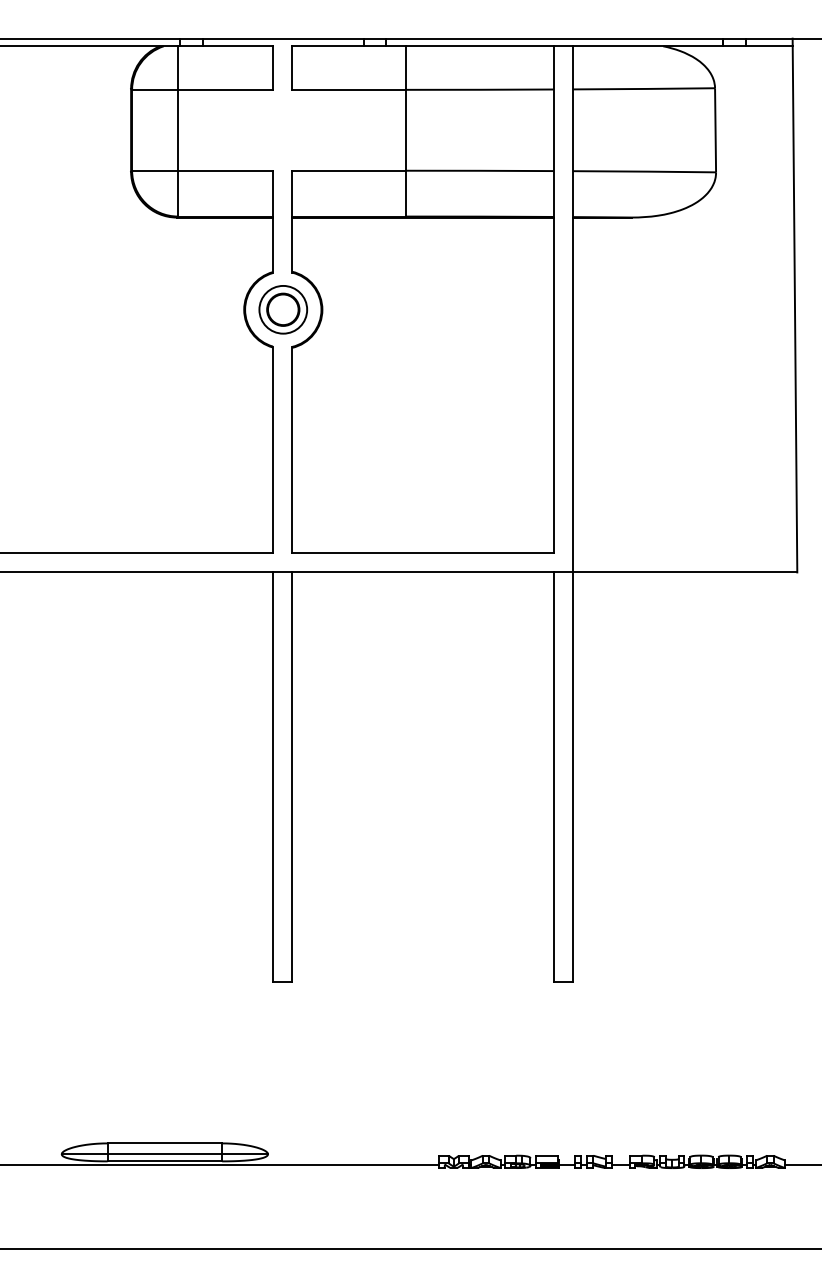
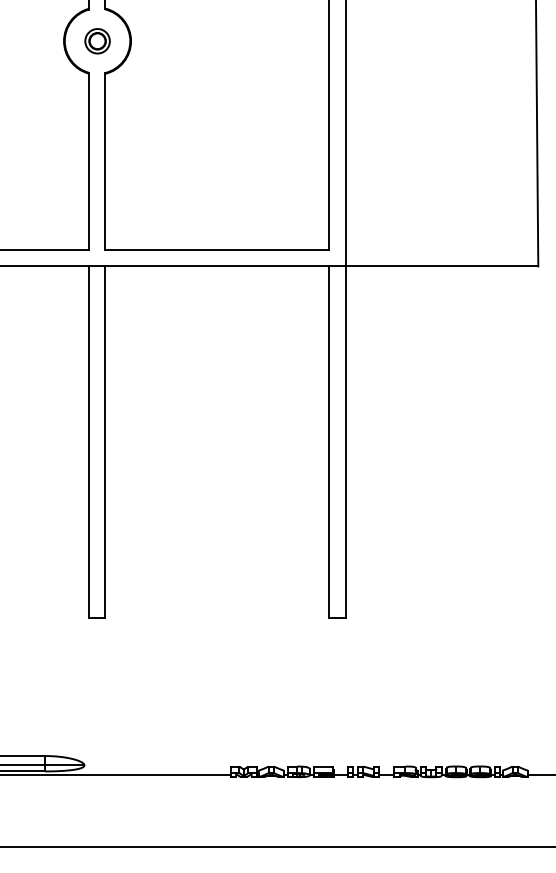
part: (283, 309) -> (97, 40), size x0.6

